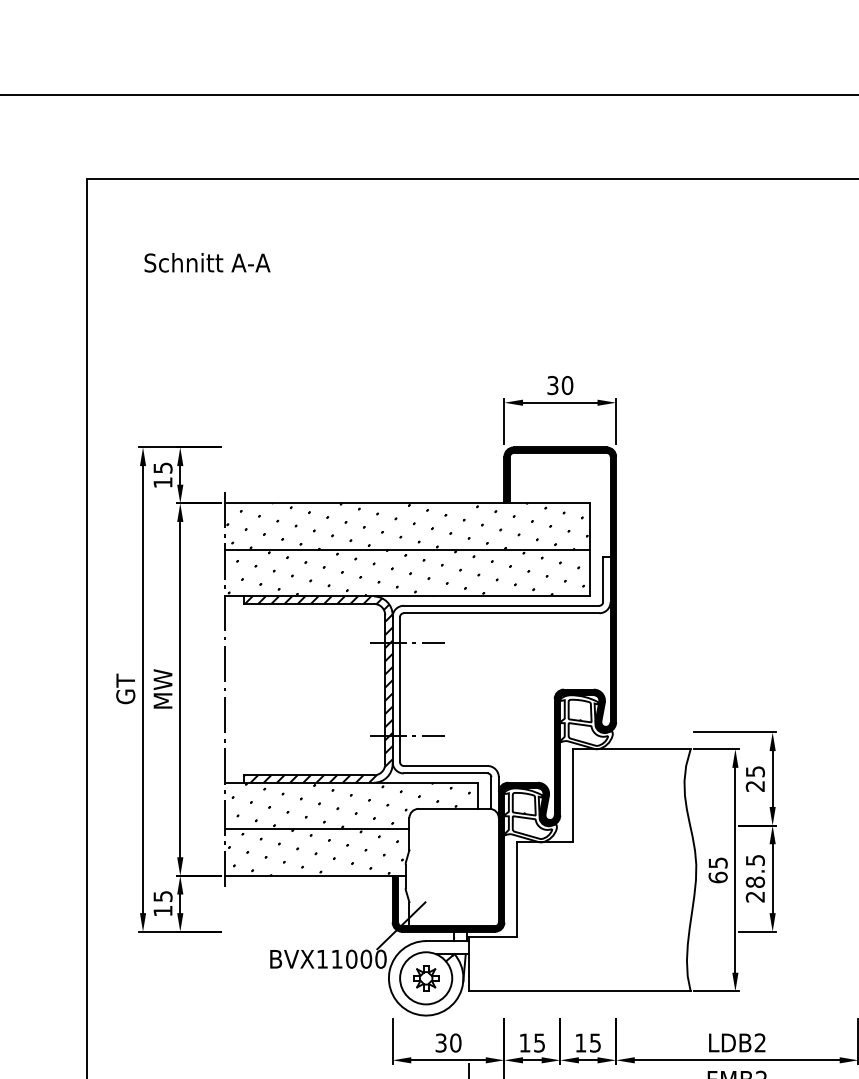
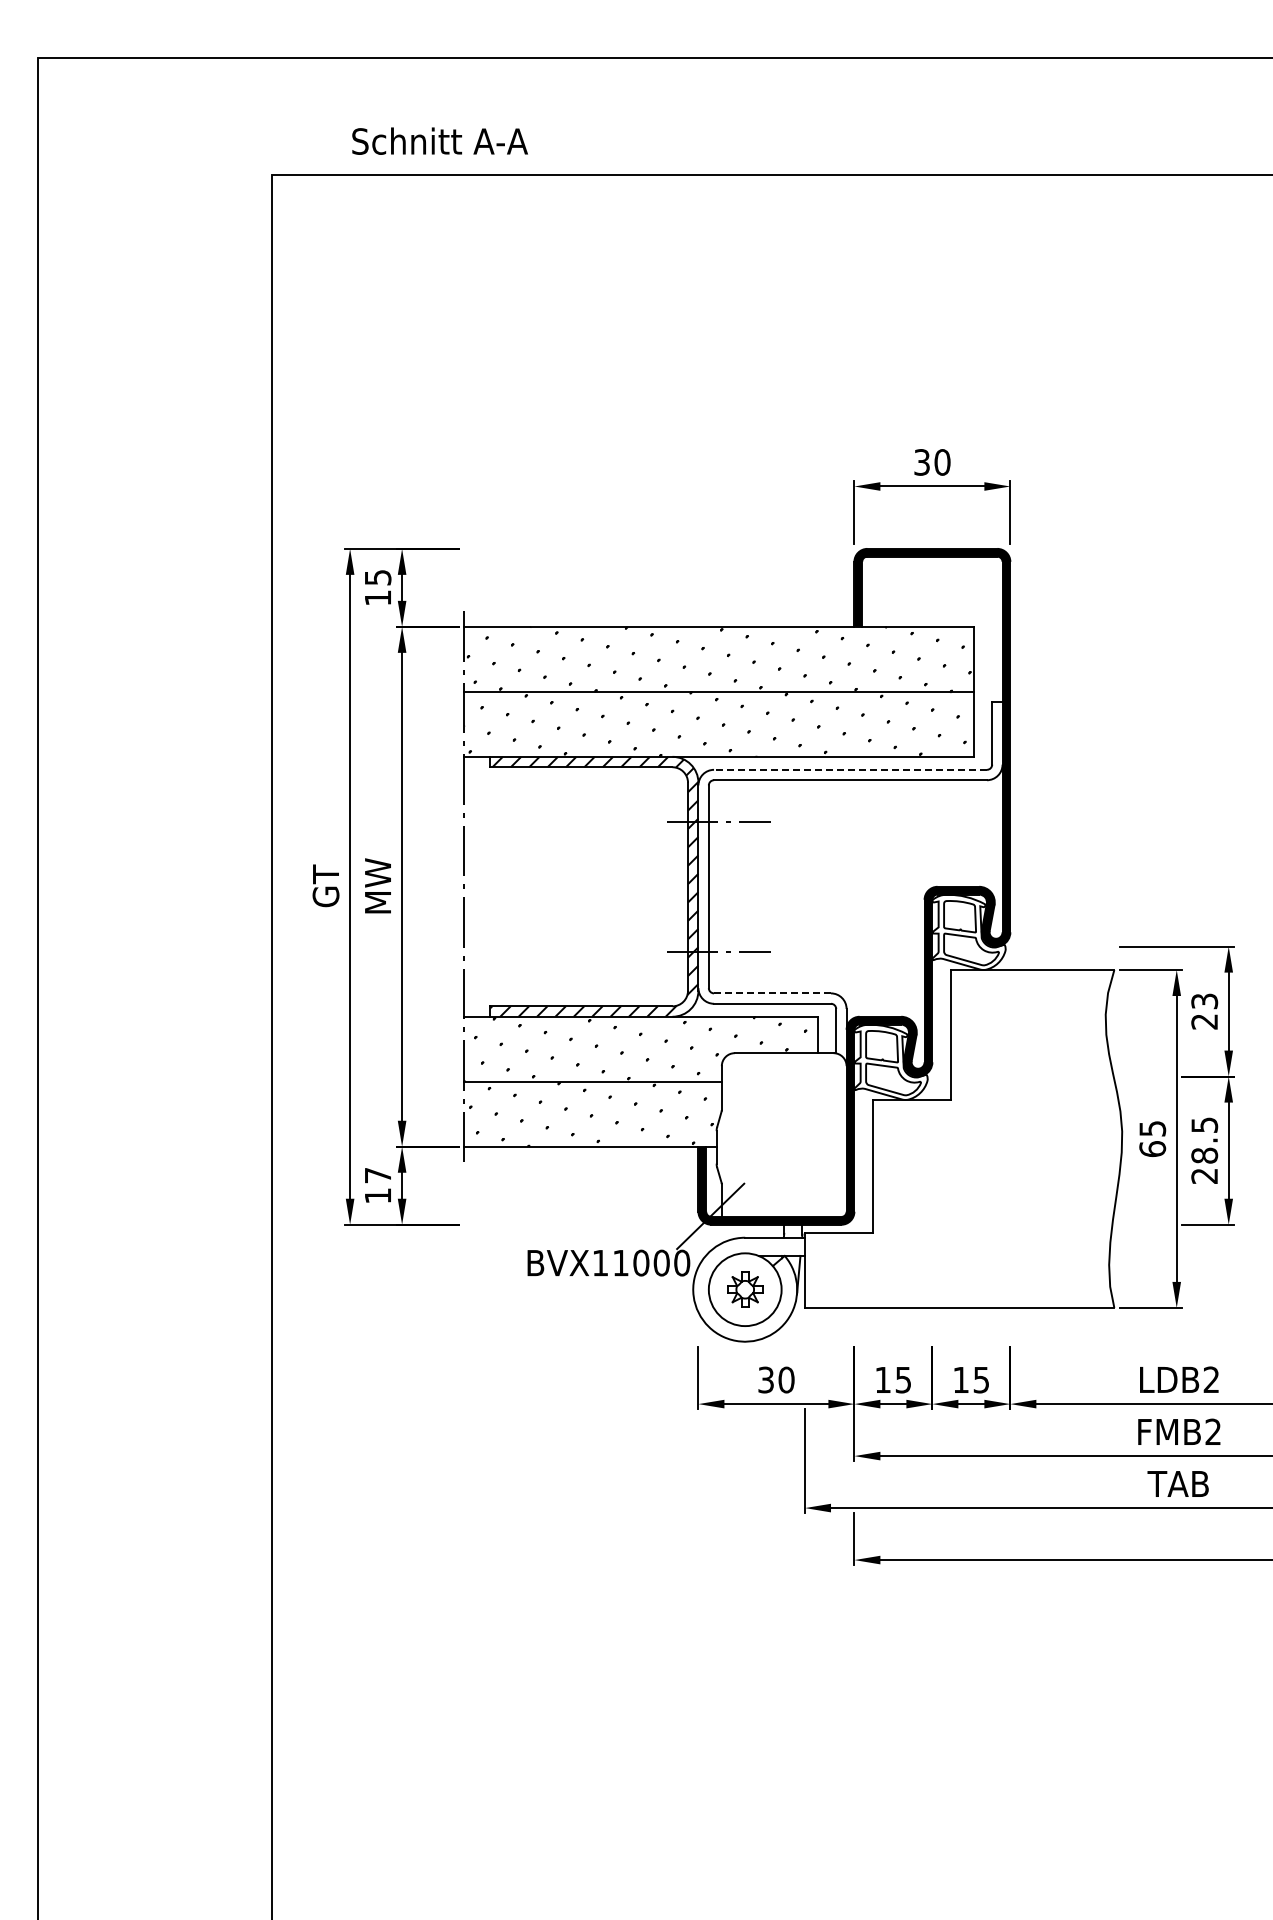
text: (207, 262) -> (439, 140), moved
line: (501, 605) -> (850, 769), solid -> dashed
line: (445, 766) -> (772, 993), solid -> dashed
text: (755, 771) -> (1204, 1000), 25 -> 23
text: (163, 896) -> (378, 1175), 15 -> 17

